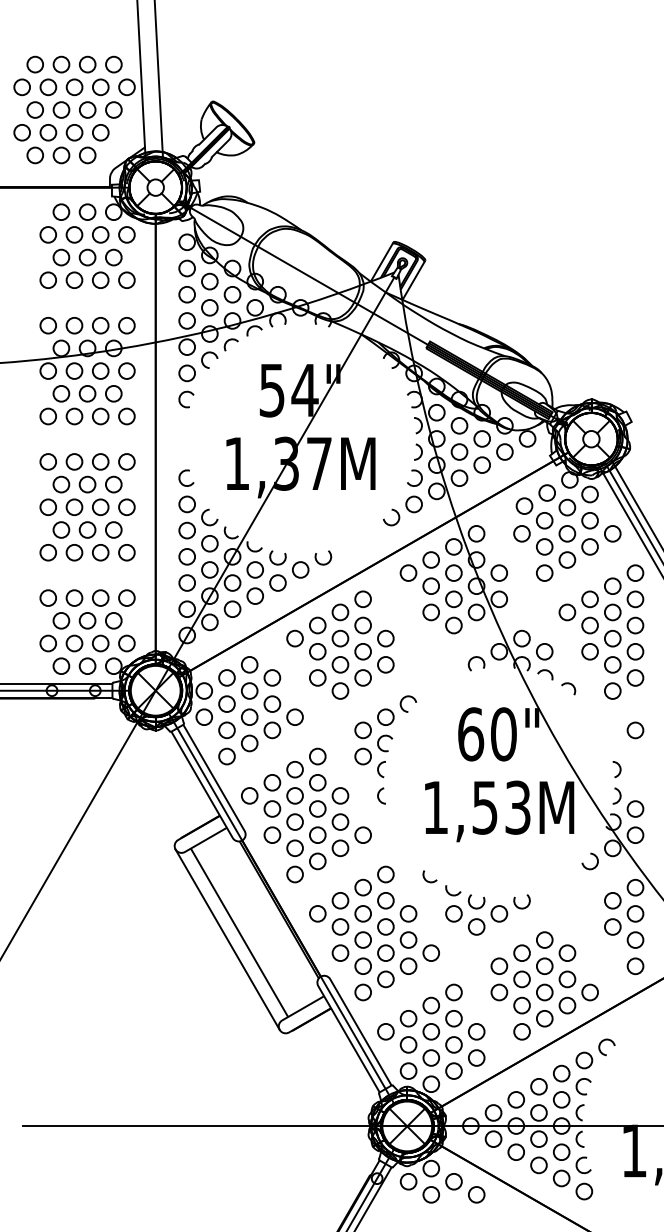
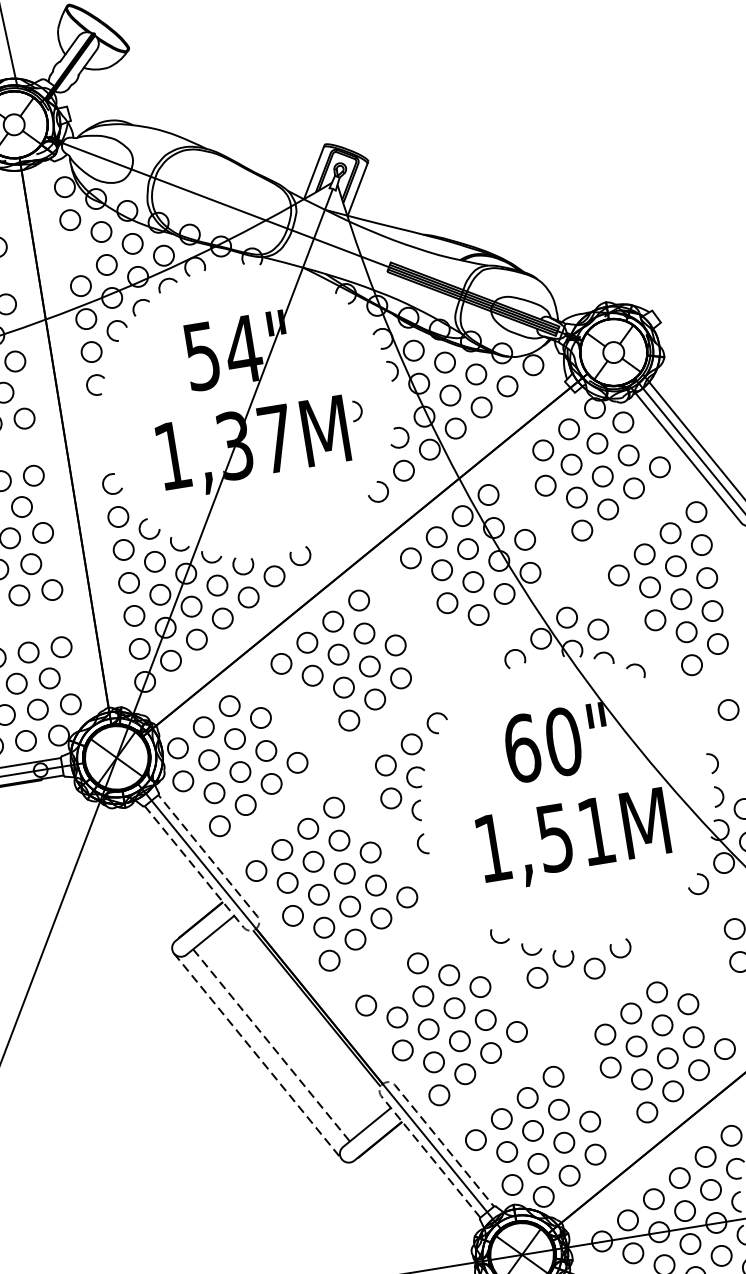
circle: (186, 294) -> (74, 252), removed
arc: (420, 450) -> (359, 408), moved
circle: (317, 677) -> (317, 708), removed
text: (517, 807) -> (595, 831), 1,53M -> 1,51M
line: (242, 840) -> (256, 928), solid -> dashed
circle: (385, 874) -> (443, 942), removed
circle: (340, 900) -> (392, 984), removed
circle: (476, 926) -> (568, 989), removed
line: (239, 933) -> (271, 1046), solid -> dashed
line: (227, 940) -> (257, 1057), solid -> dashed
line: (320, 976) -> (382, 1083), solid -> dashed

